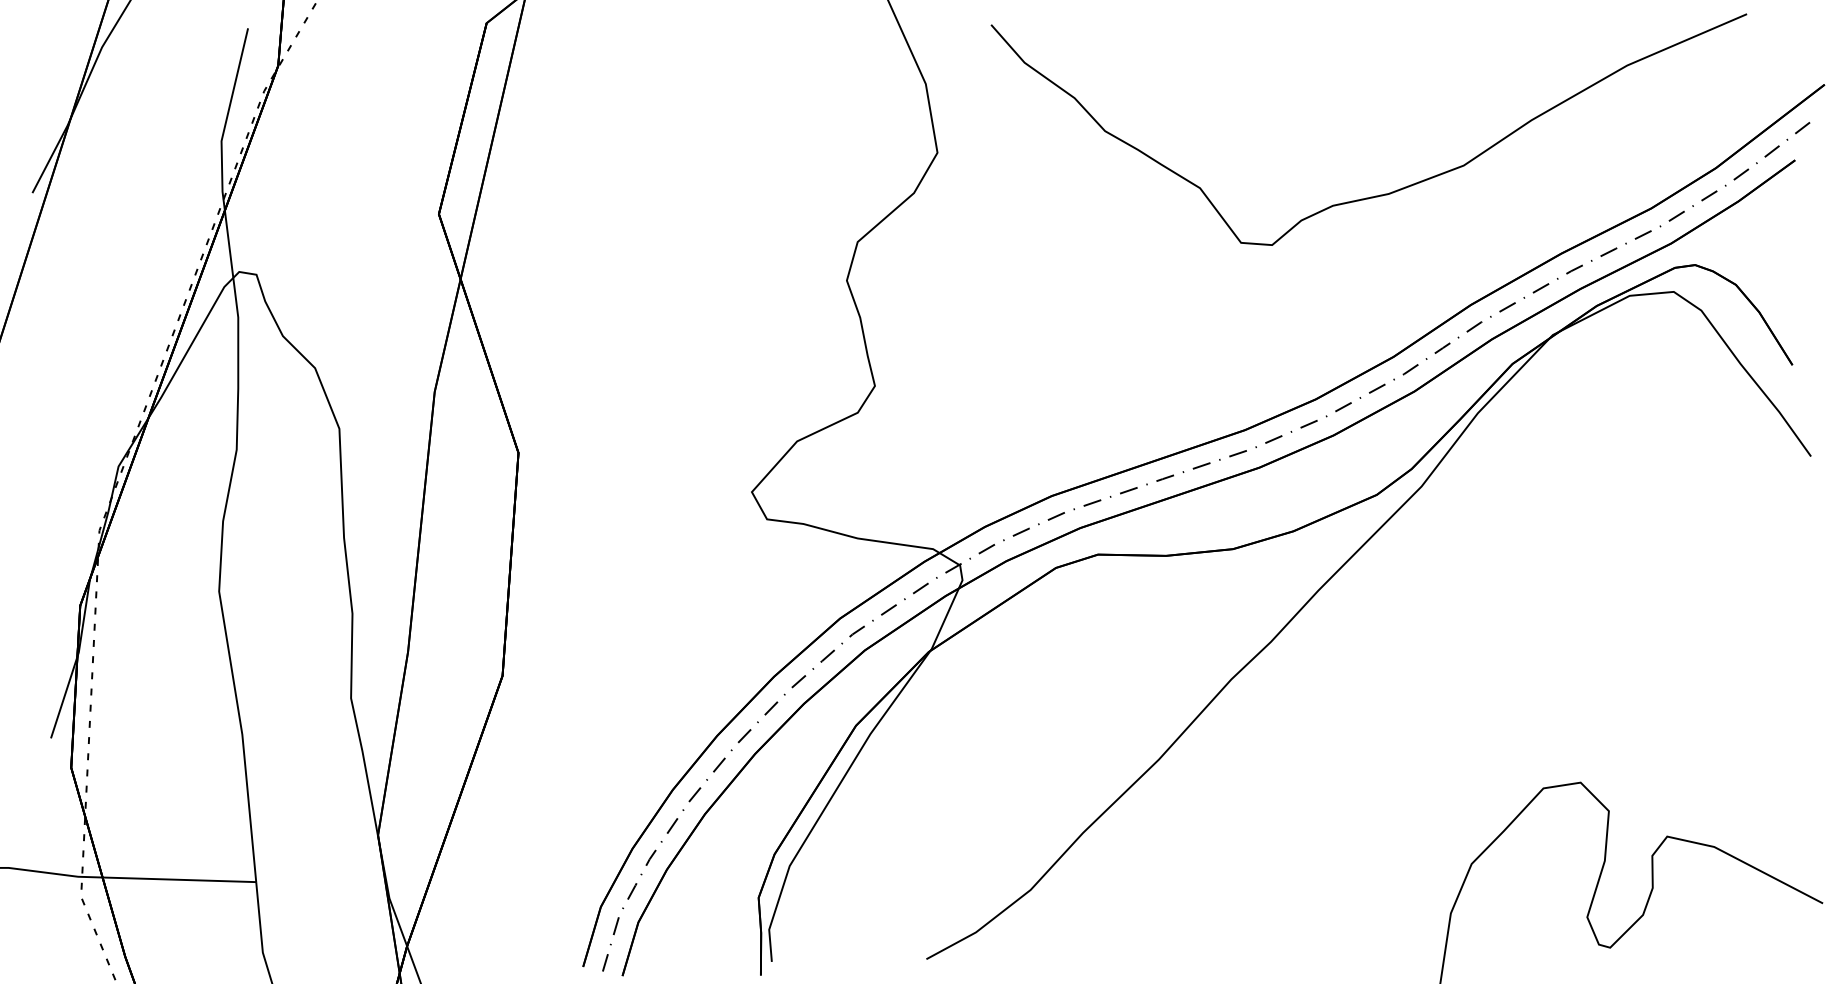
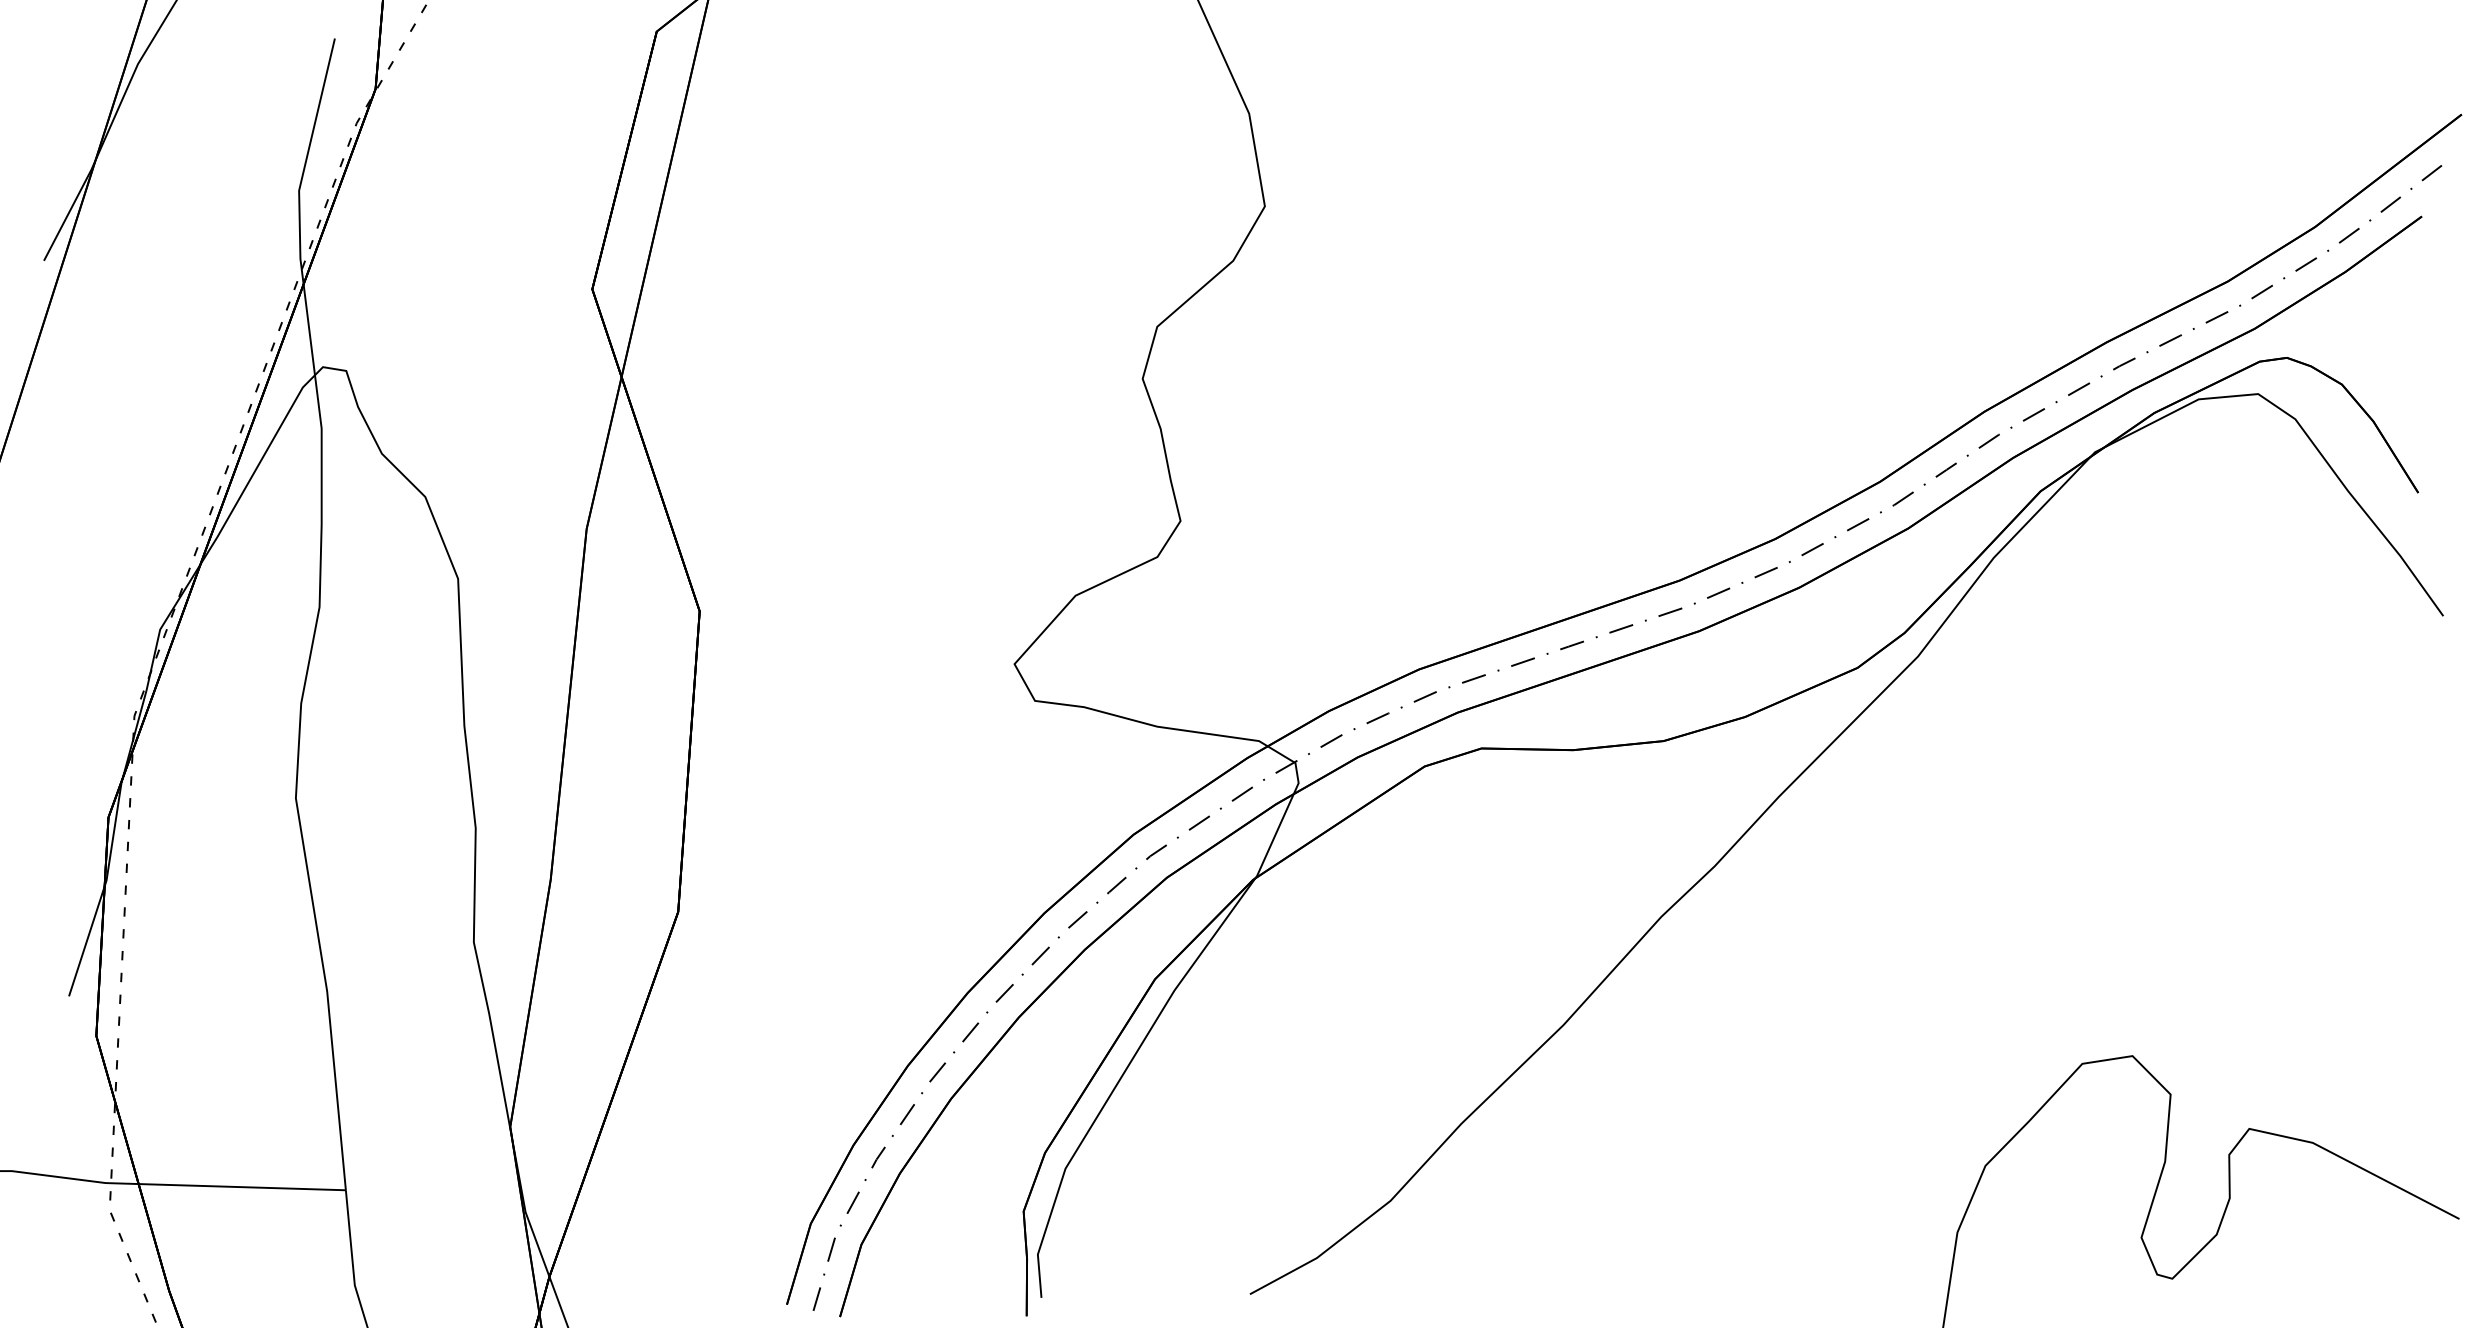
curve: (1385, 193) -> (1869, 261), removed

